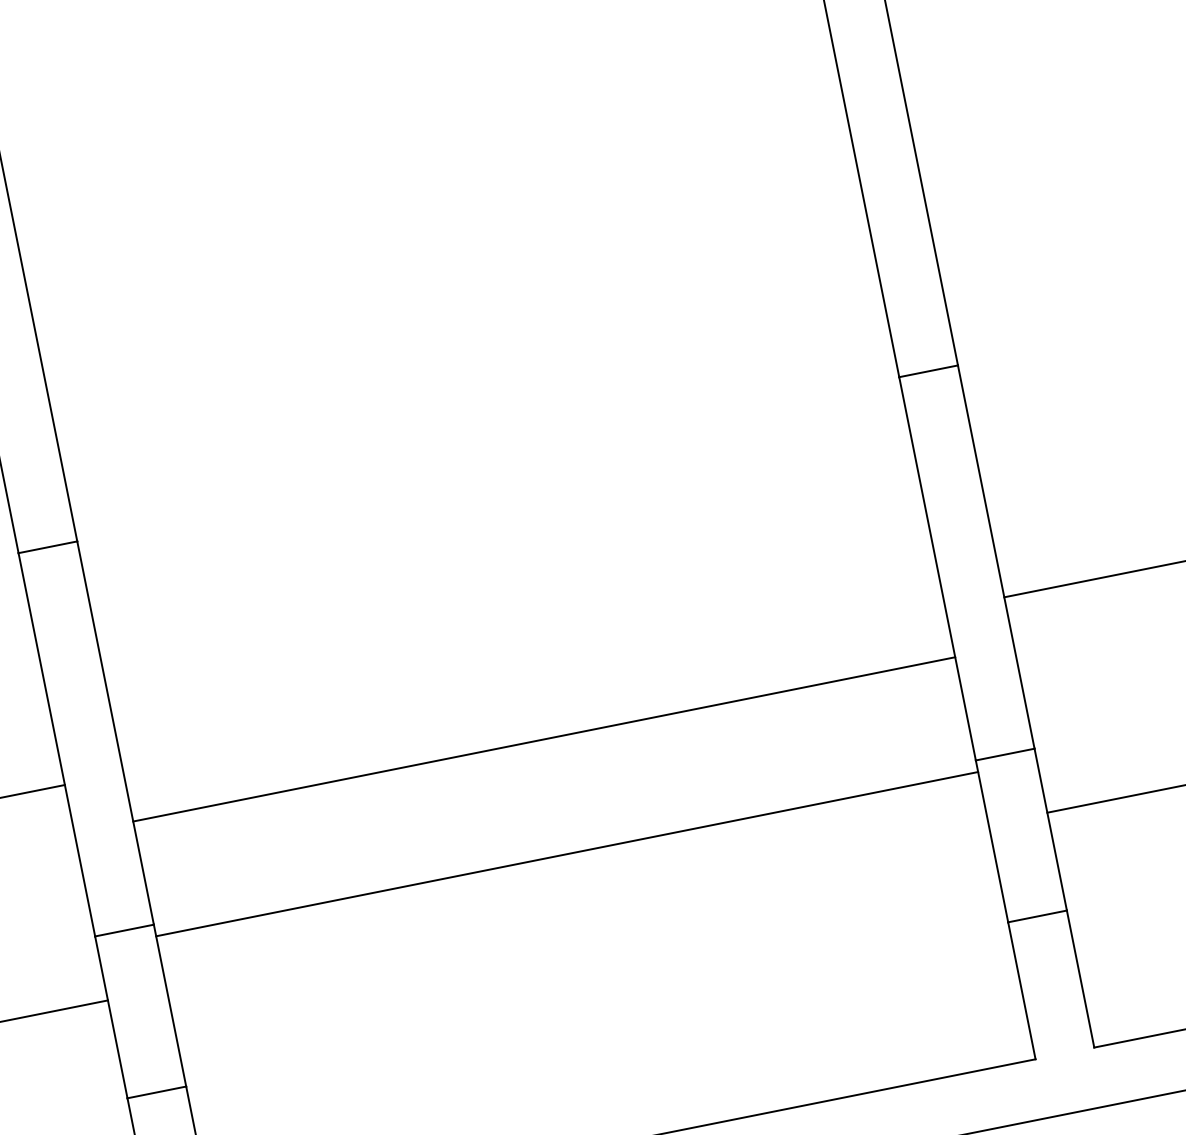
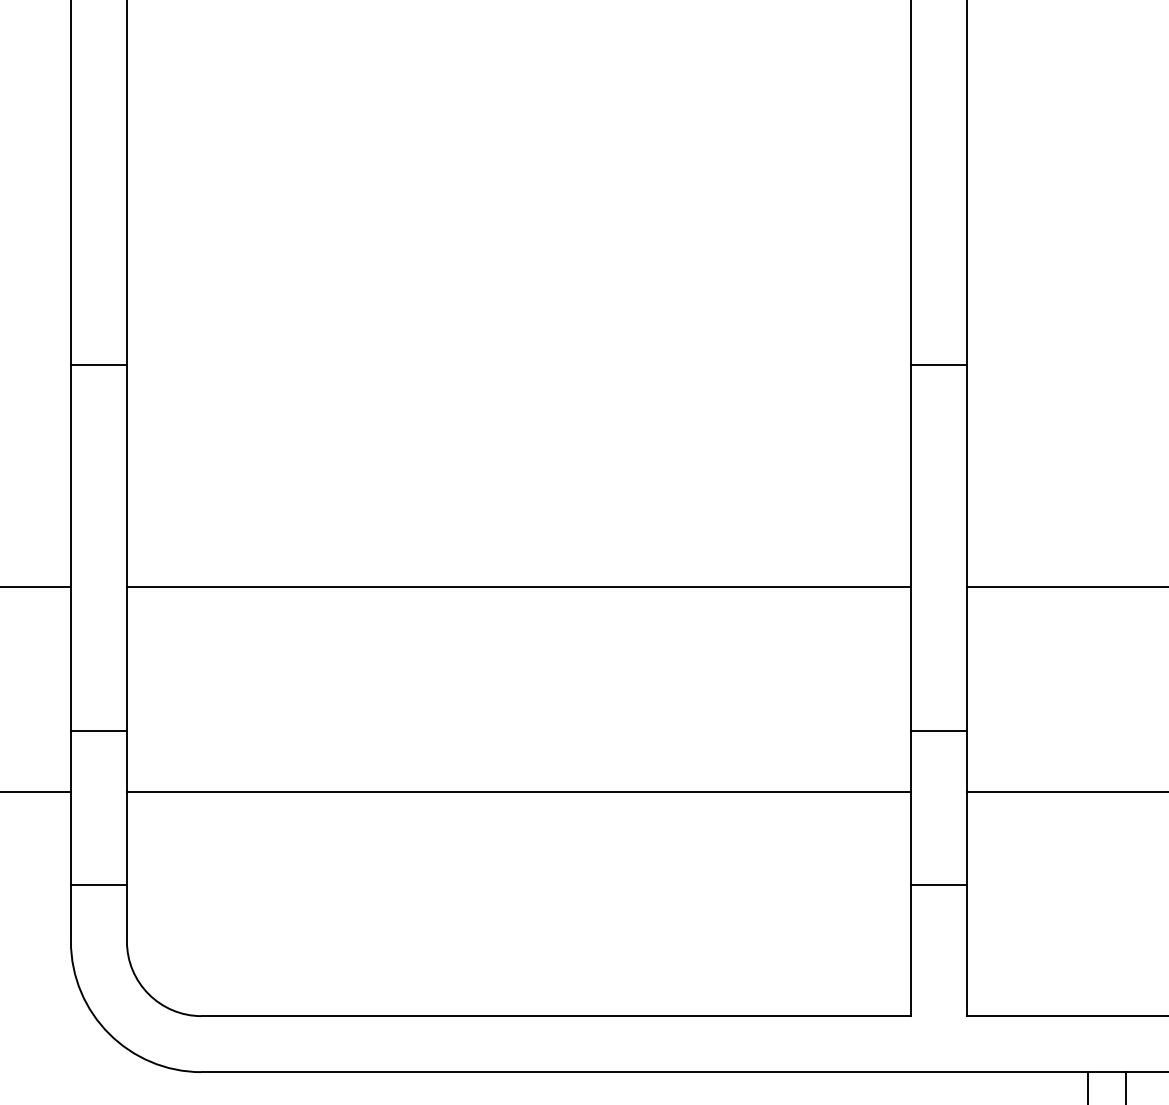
line: (543, 739) -> (518, 586), moved
line: (566, 854) -> (518, 792), moved

